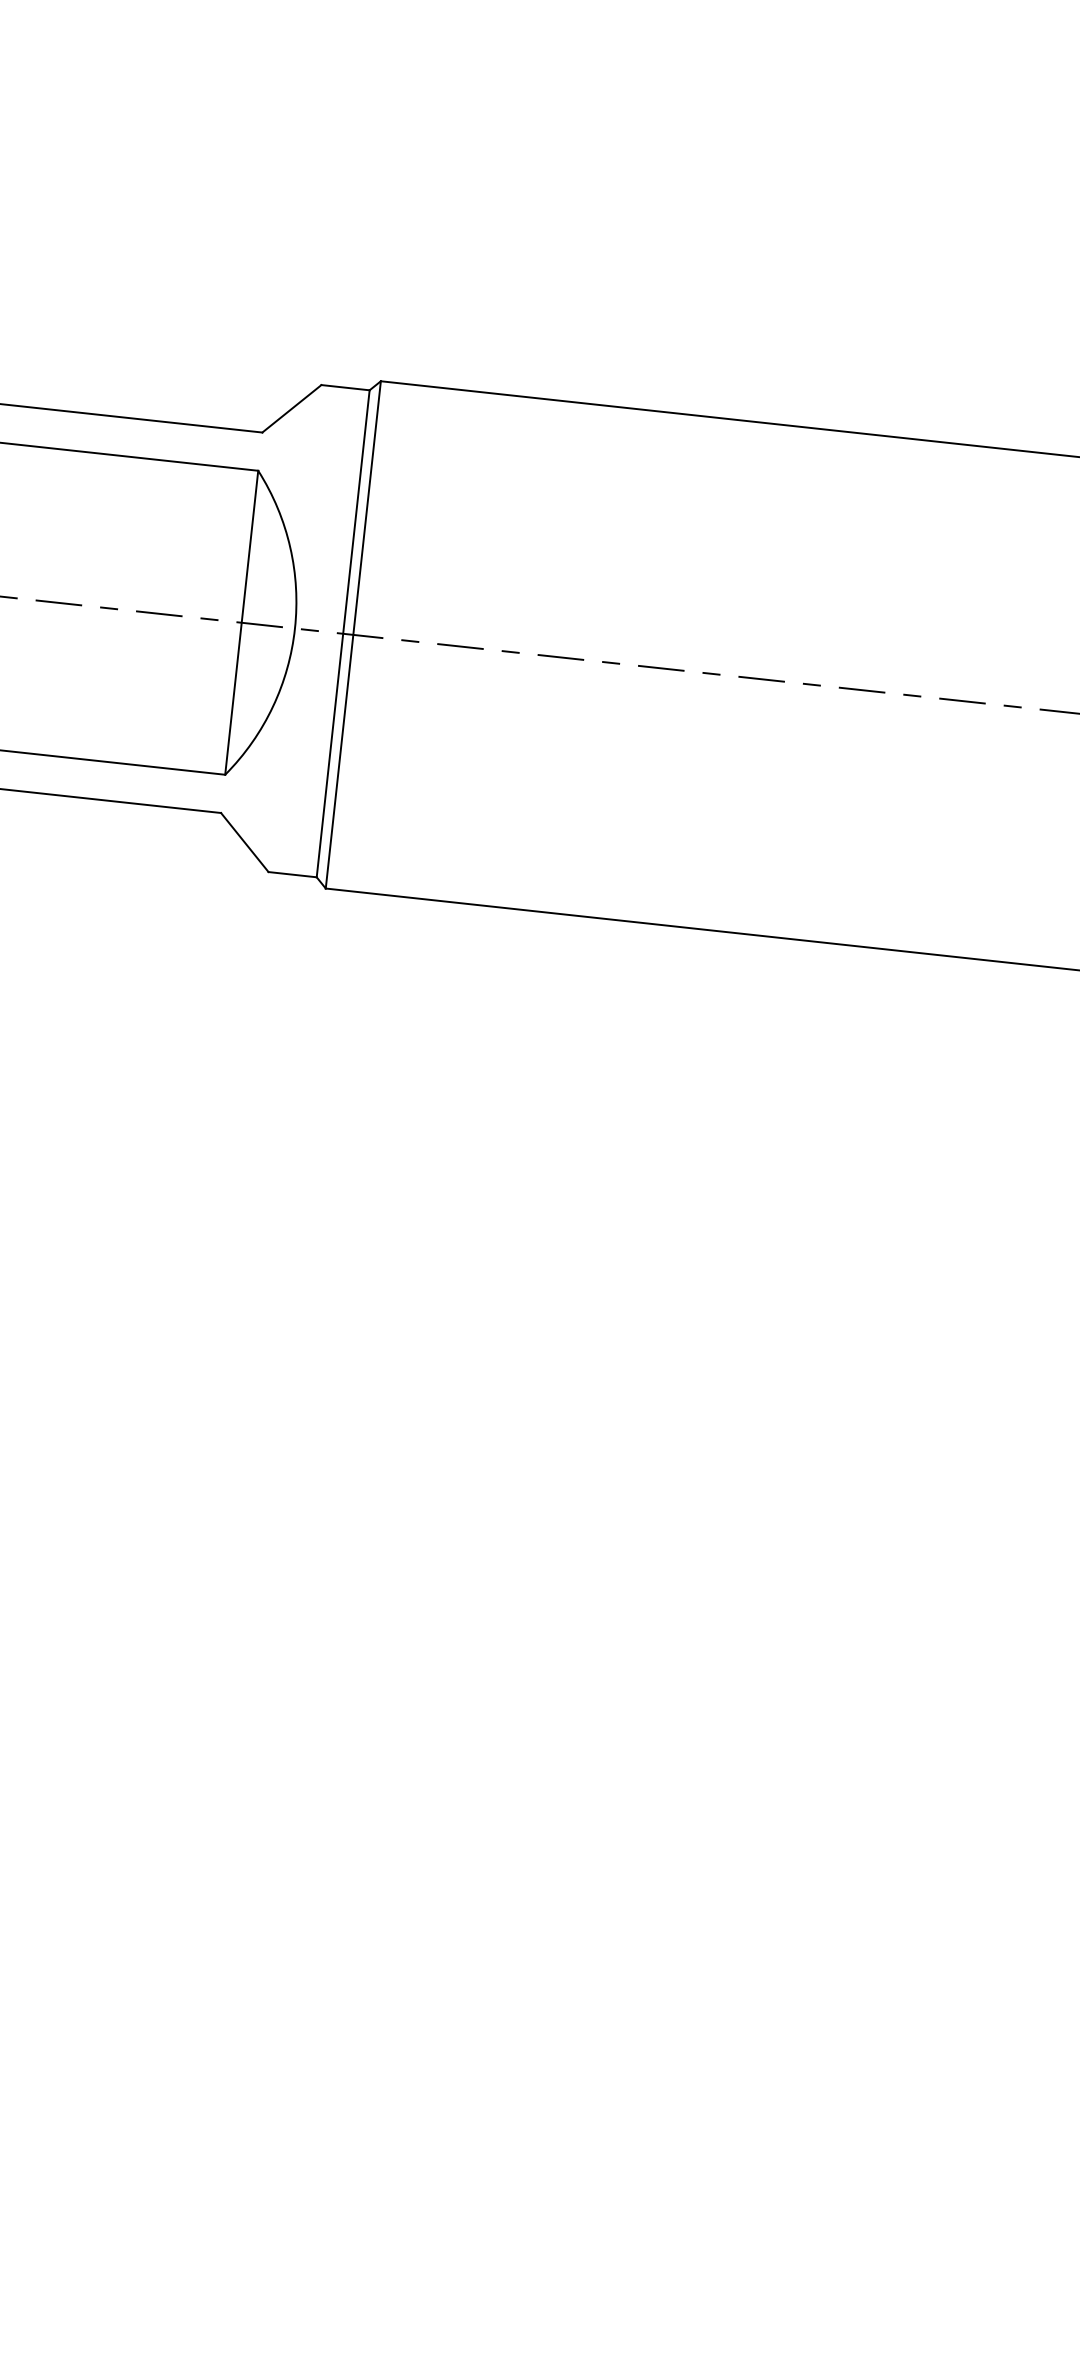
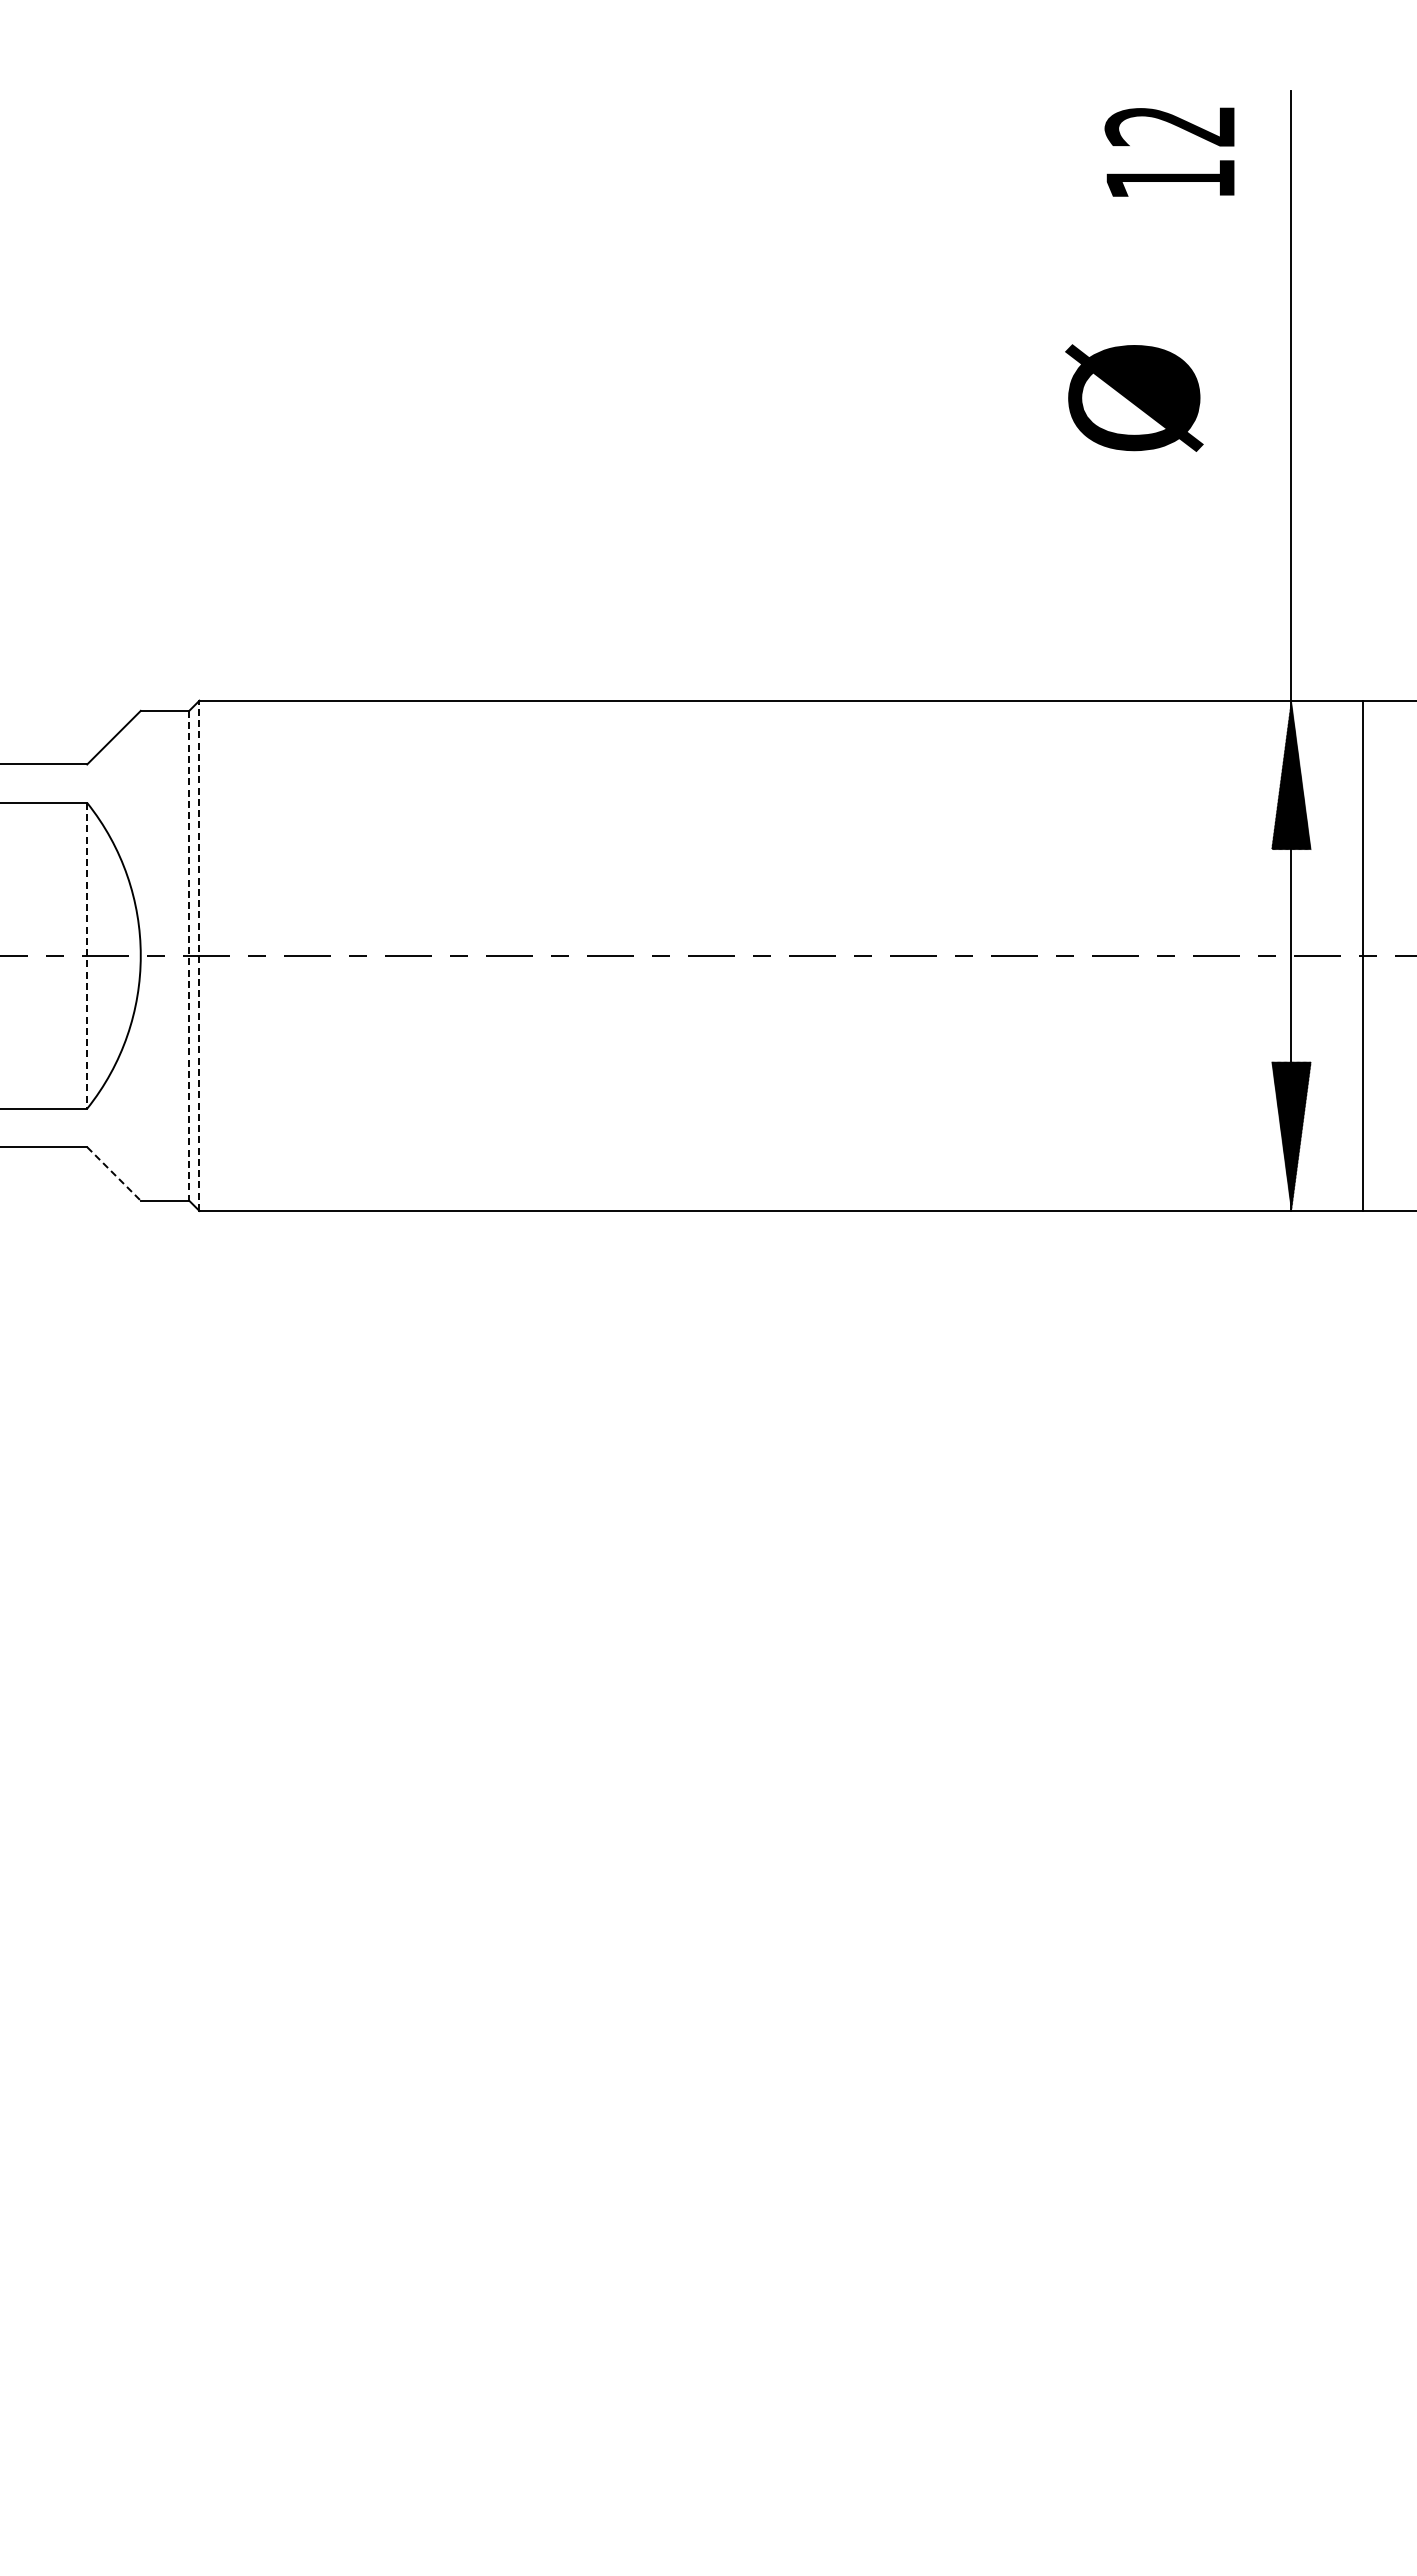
line: (242, 622) -> (87, 955), solid -> dashed
line: (343, 633) -> (189, 955), solid -> dashed
line: (353, 634) -> (199, 955), solid -> dashed
line: (245, 842) -> (114, 1173), solid -> dashed

